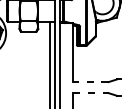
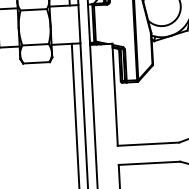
line: (90, 82) -> (147, 144), dashed -> solid
line: (90, 93) -> (148, 163), dashed -> solid

